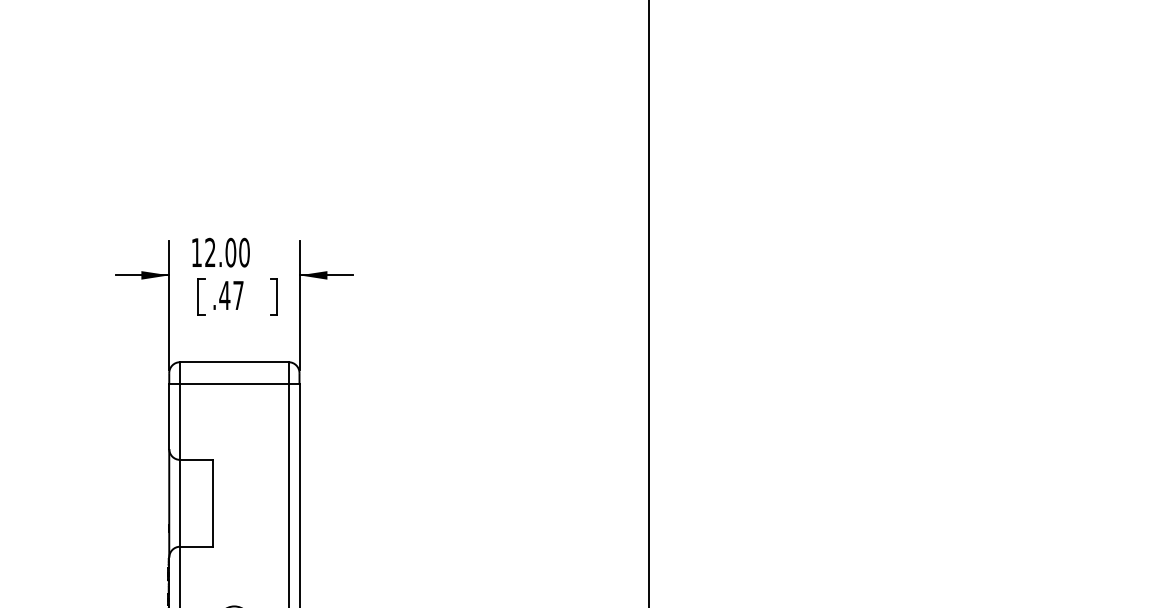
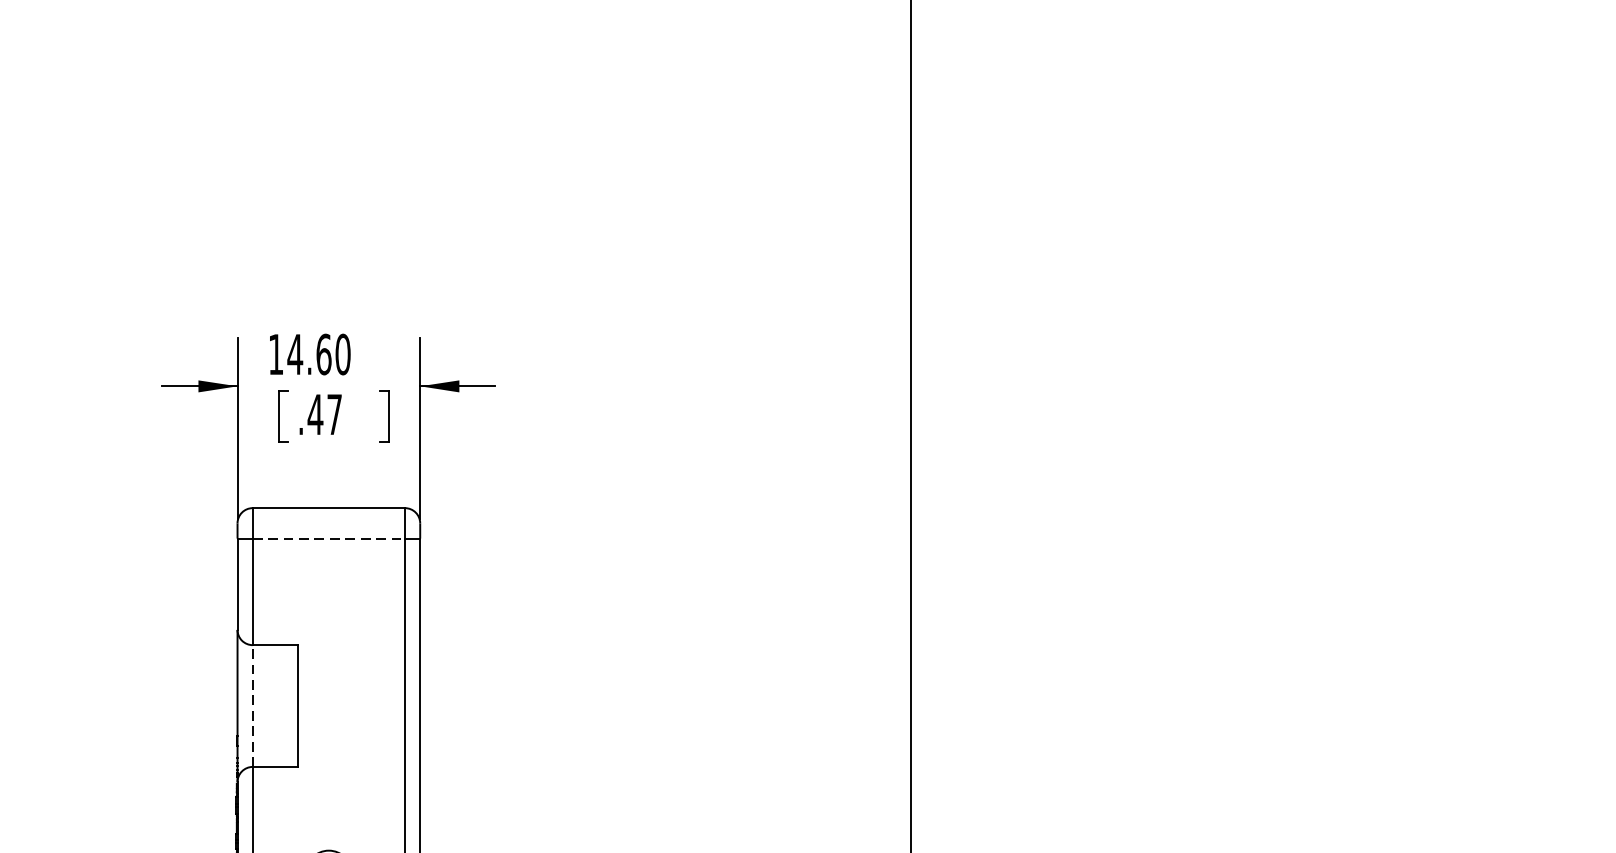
text: (220, 252) -> (309, 354), 12.00 -> 14.60
line: (234, 383) -> (329, 537), solid -> dashed
line: (180, 502) -> (253, 704), solid -> dashed

